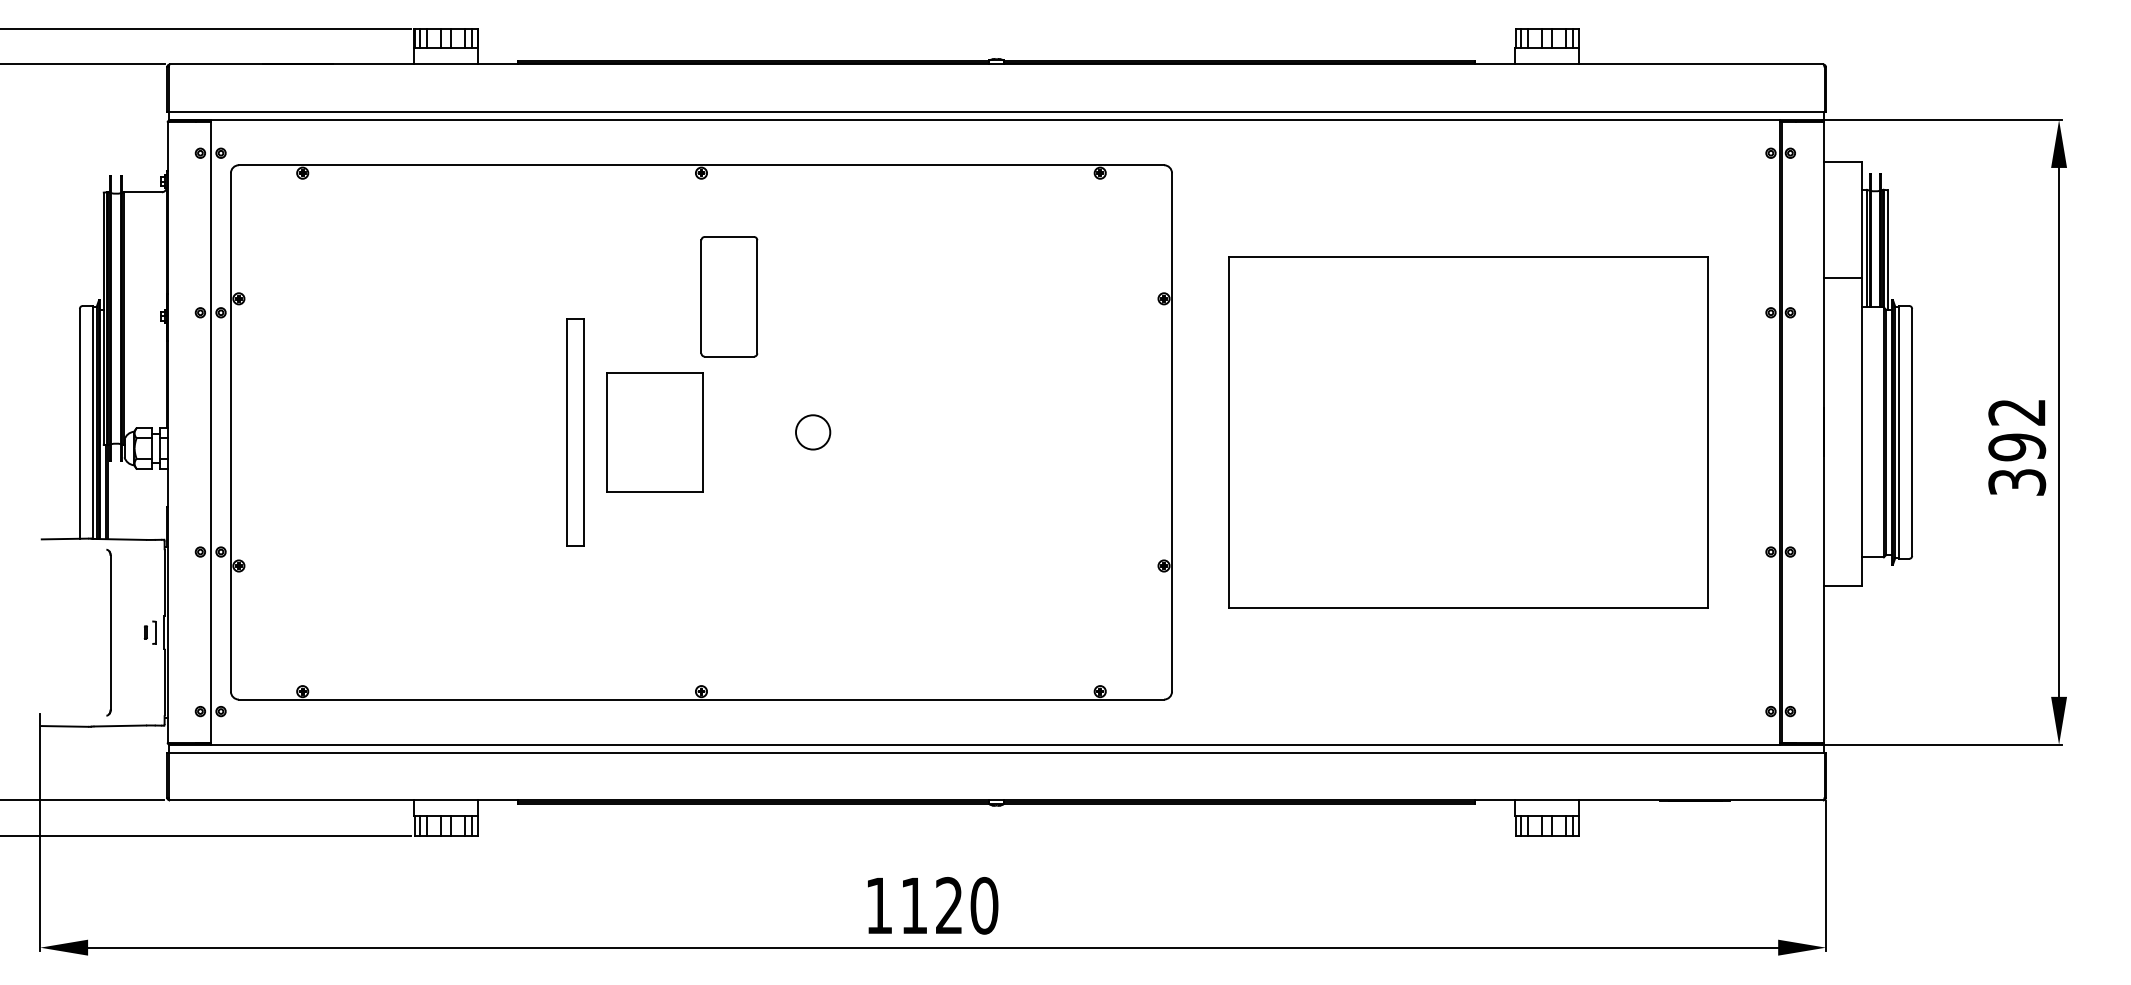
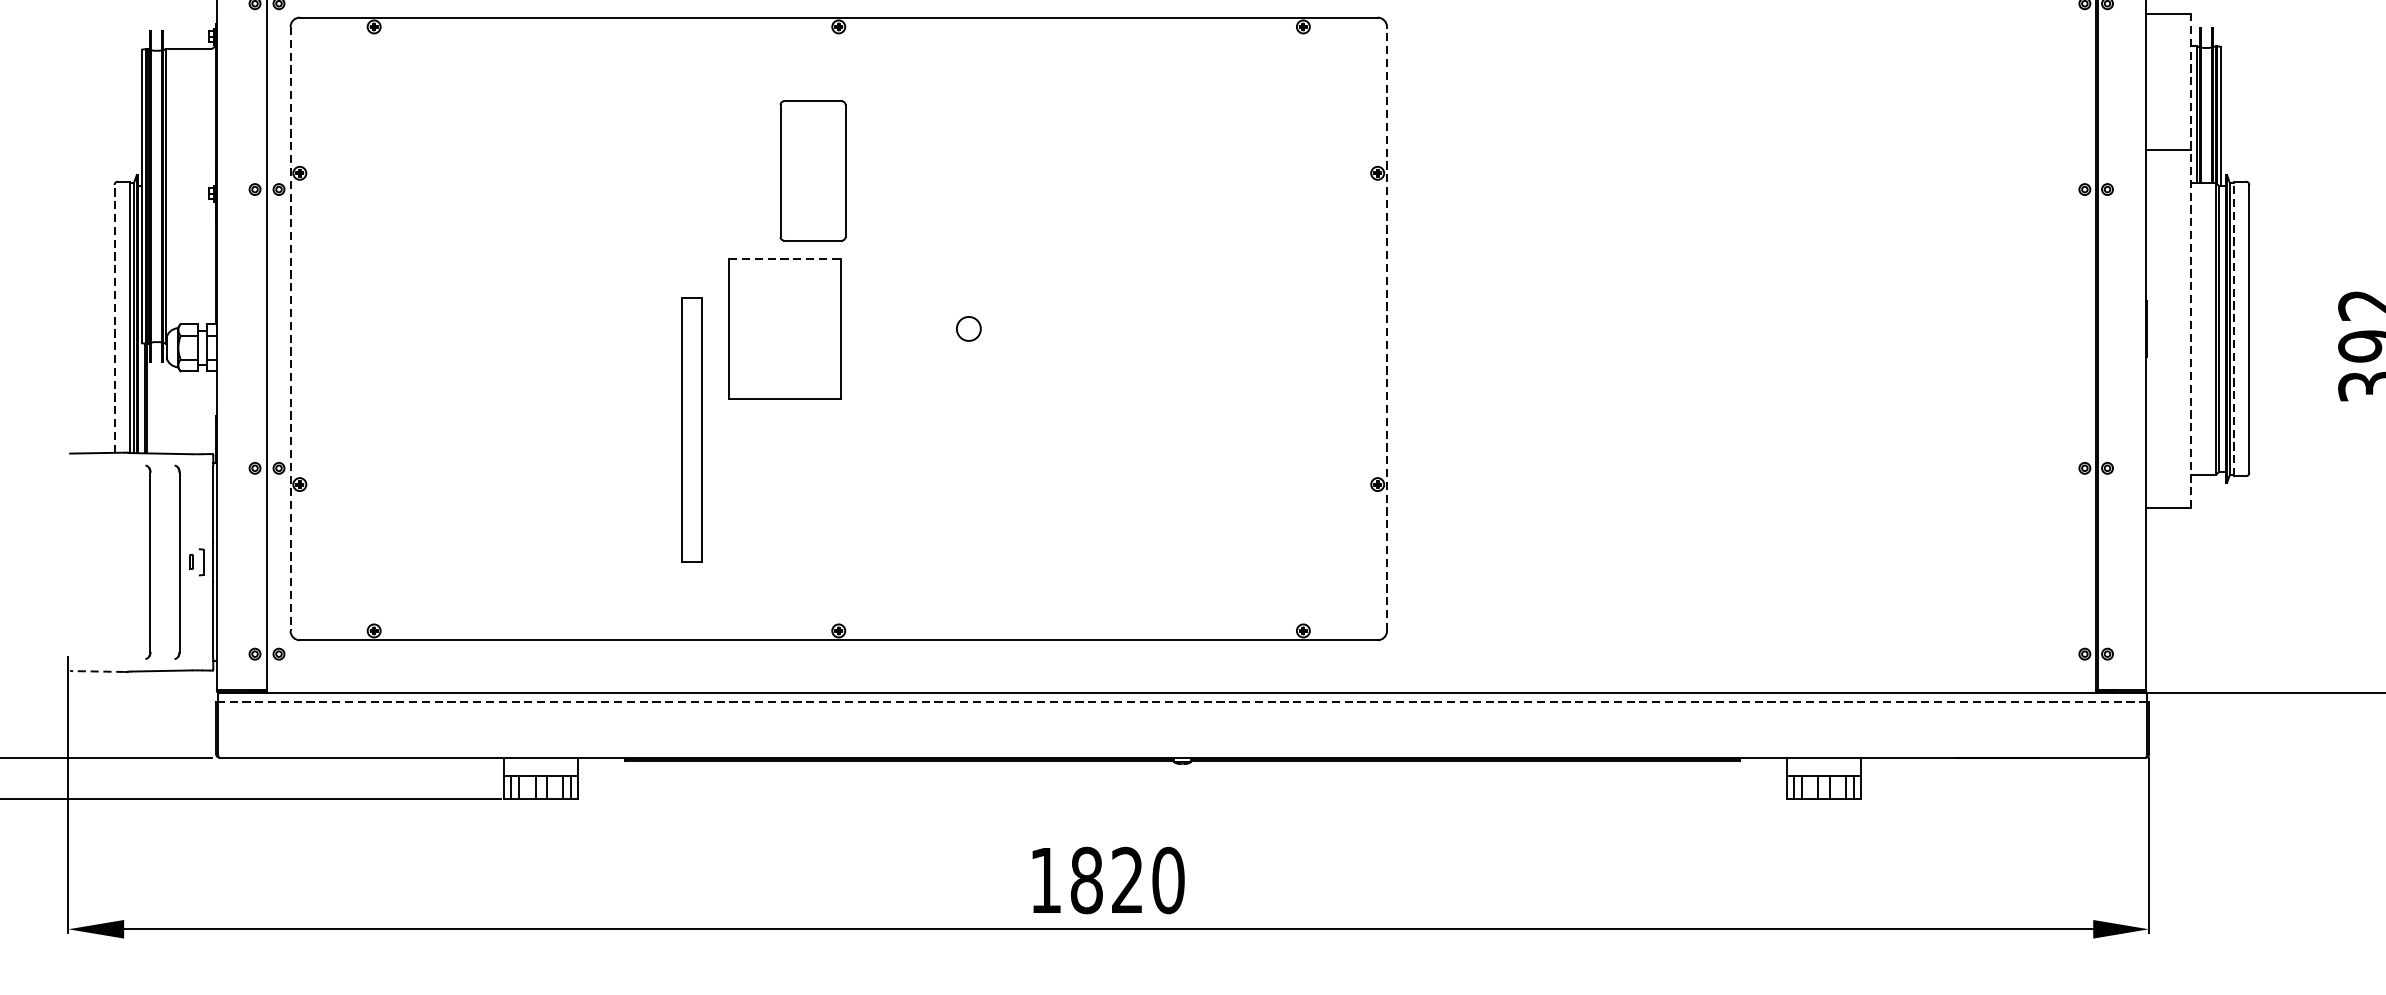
part: (729, 296) -> (813, 170), moved
line: (655, 372) -> (785, 259), solid -> dashed
line: (1862, 374) -> (2191, 261), solid -> dashed
line: (79, 423) -> (114, 318), solid -> dashed
line: (1172, 431) -> (1387, 327), solid -> dashed
line: (1899, 431) -> (2234, 327), solid -> dashed
line: (230, 432) -> (290, 329), solid -> dashed
part: (575, 432) -> (691, 430), moved
circle: (813, 432) -> (969, 329), size x0.6
part: (1468, 432) -> (1732, 329), removed
part: (133, 632) -> (177, 562), added
line: (64, 726) -> (96, 671), solid -> dashed
line: (996, 752) -> (1182, 701), solid -> dashed
text: (914, 905) -> (1086, 880), 1120 -> 1820

